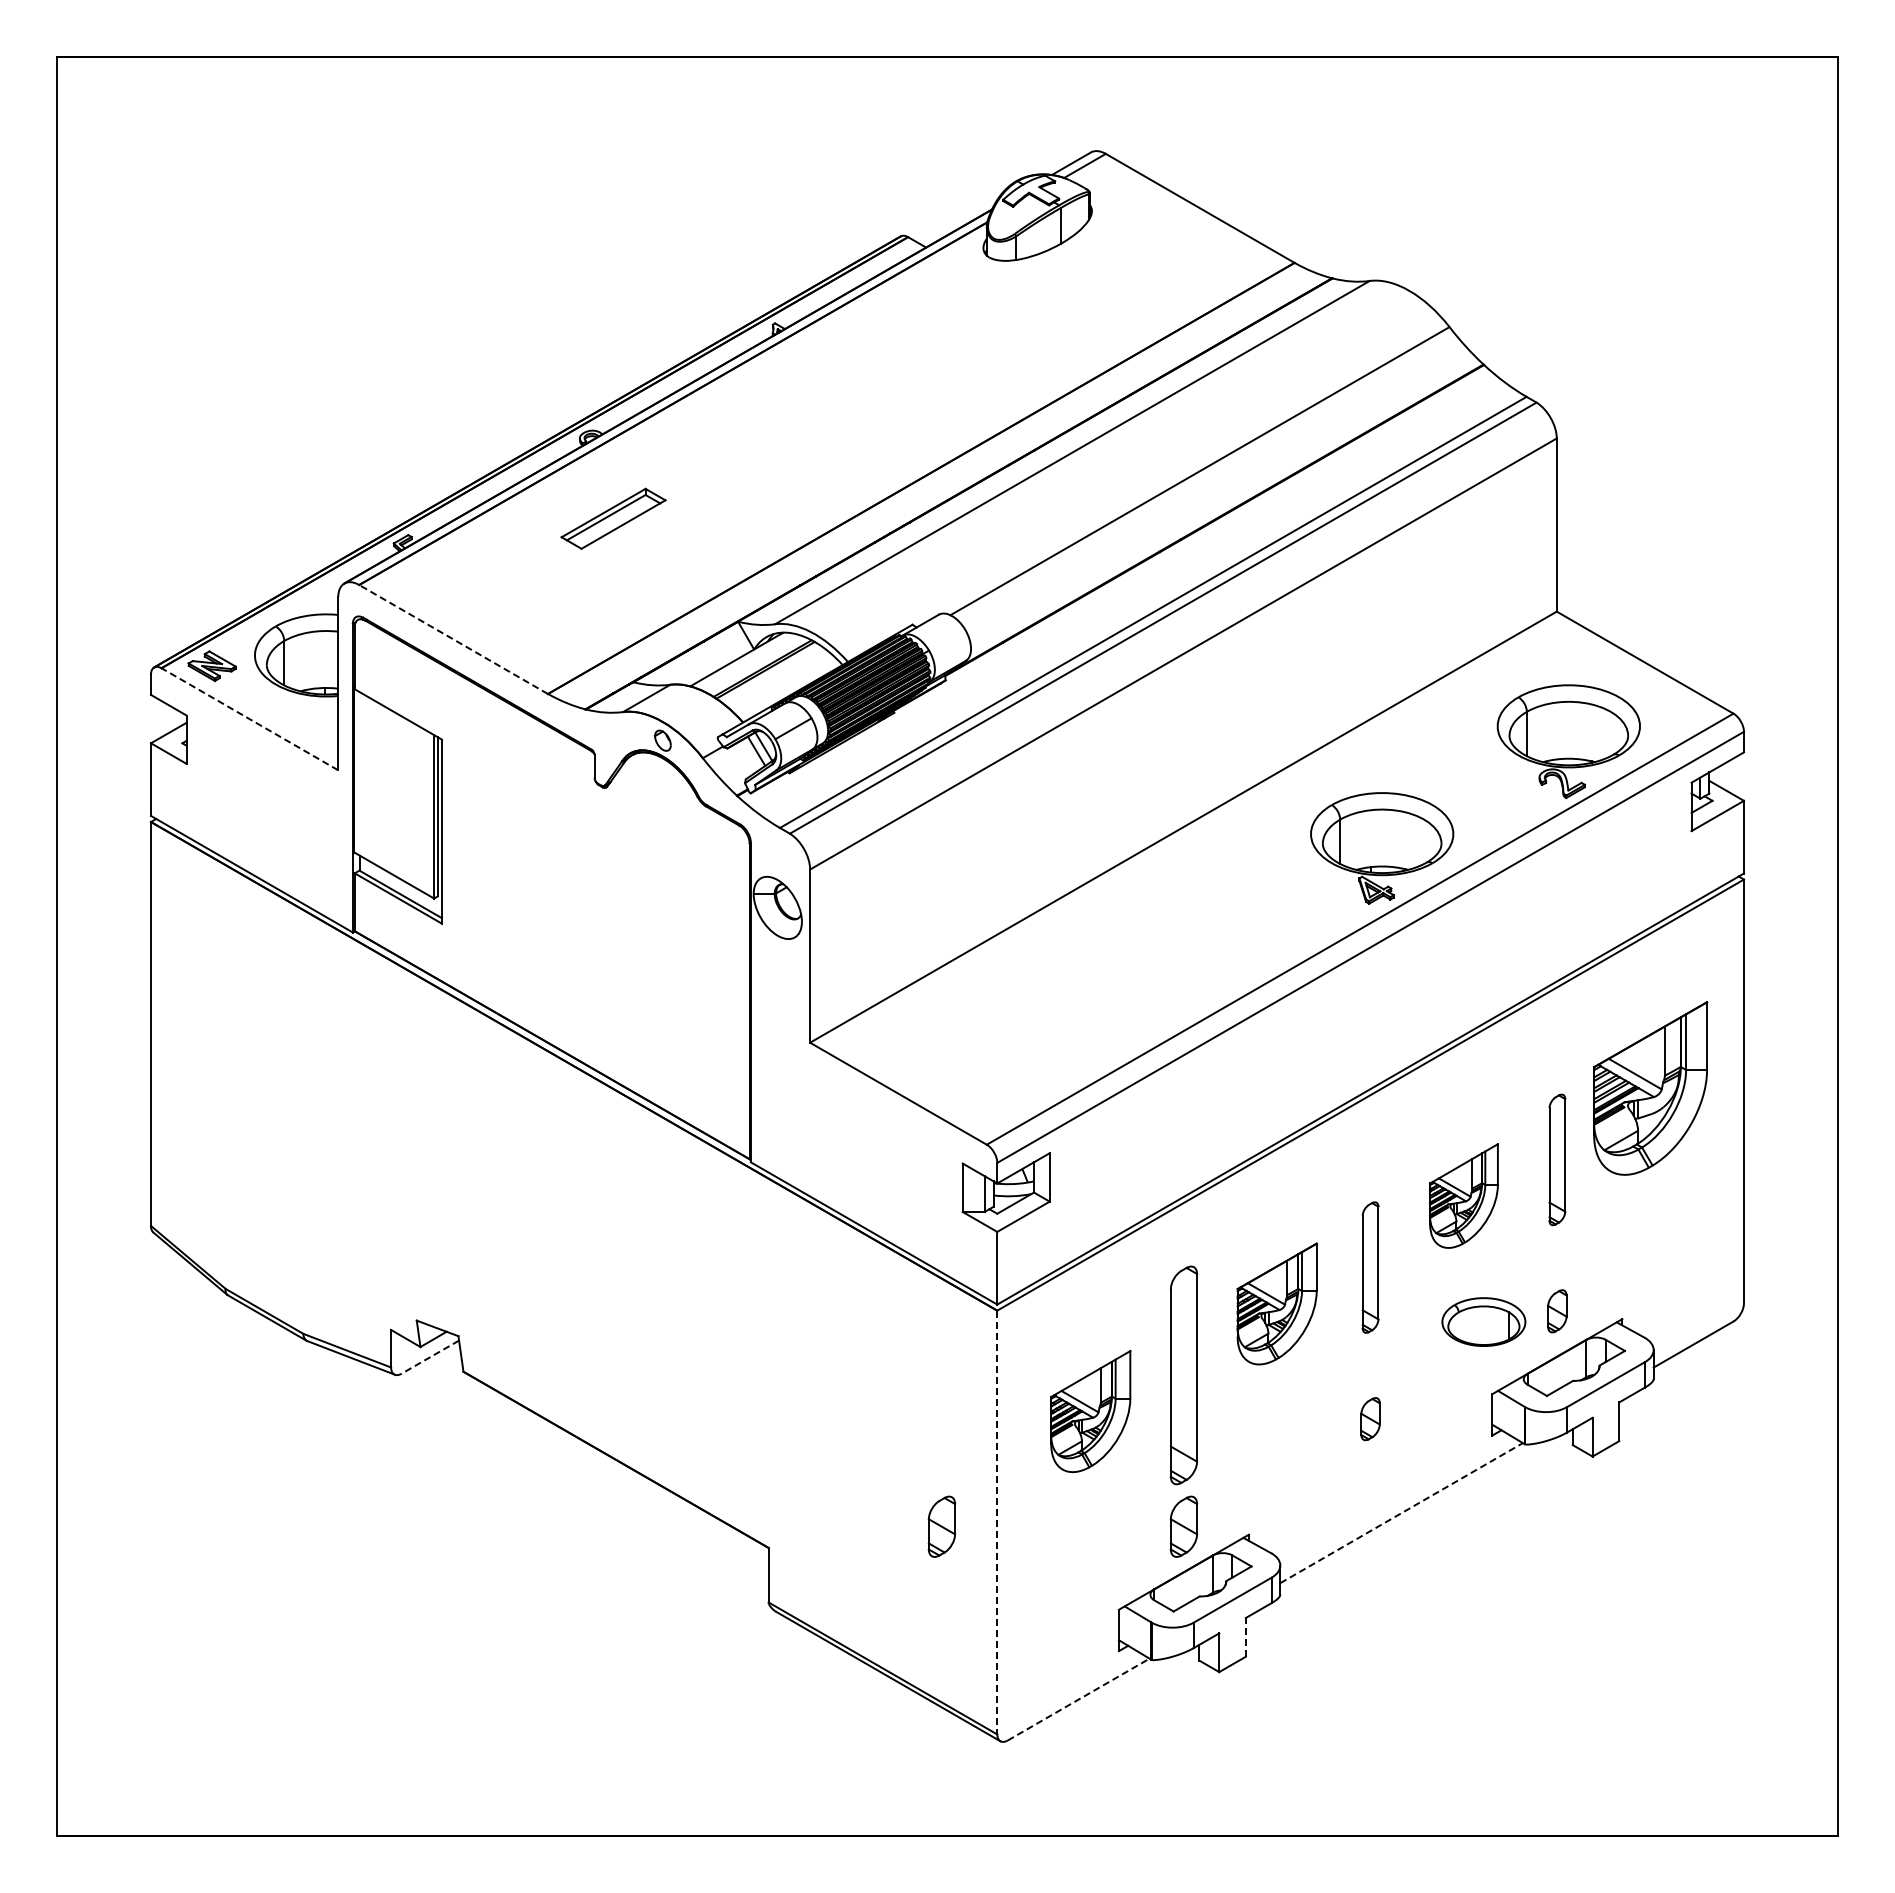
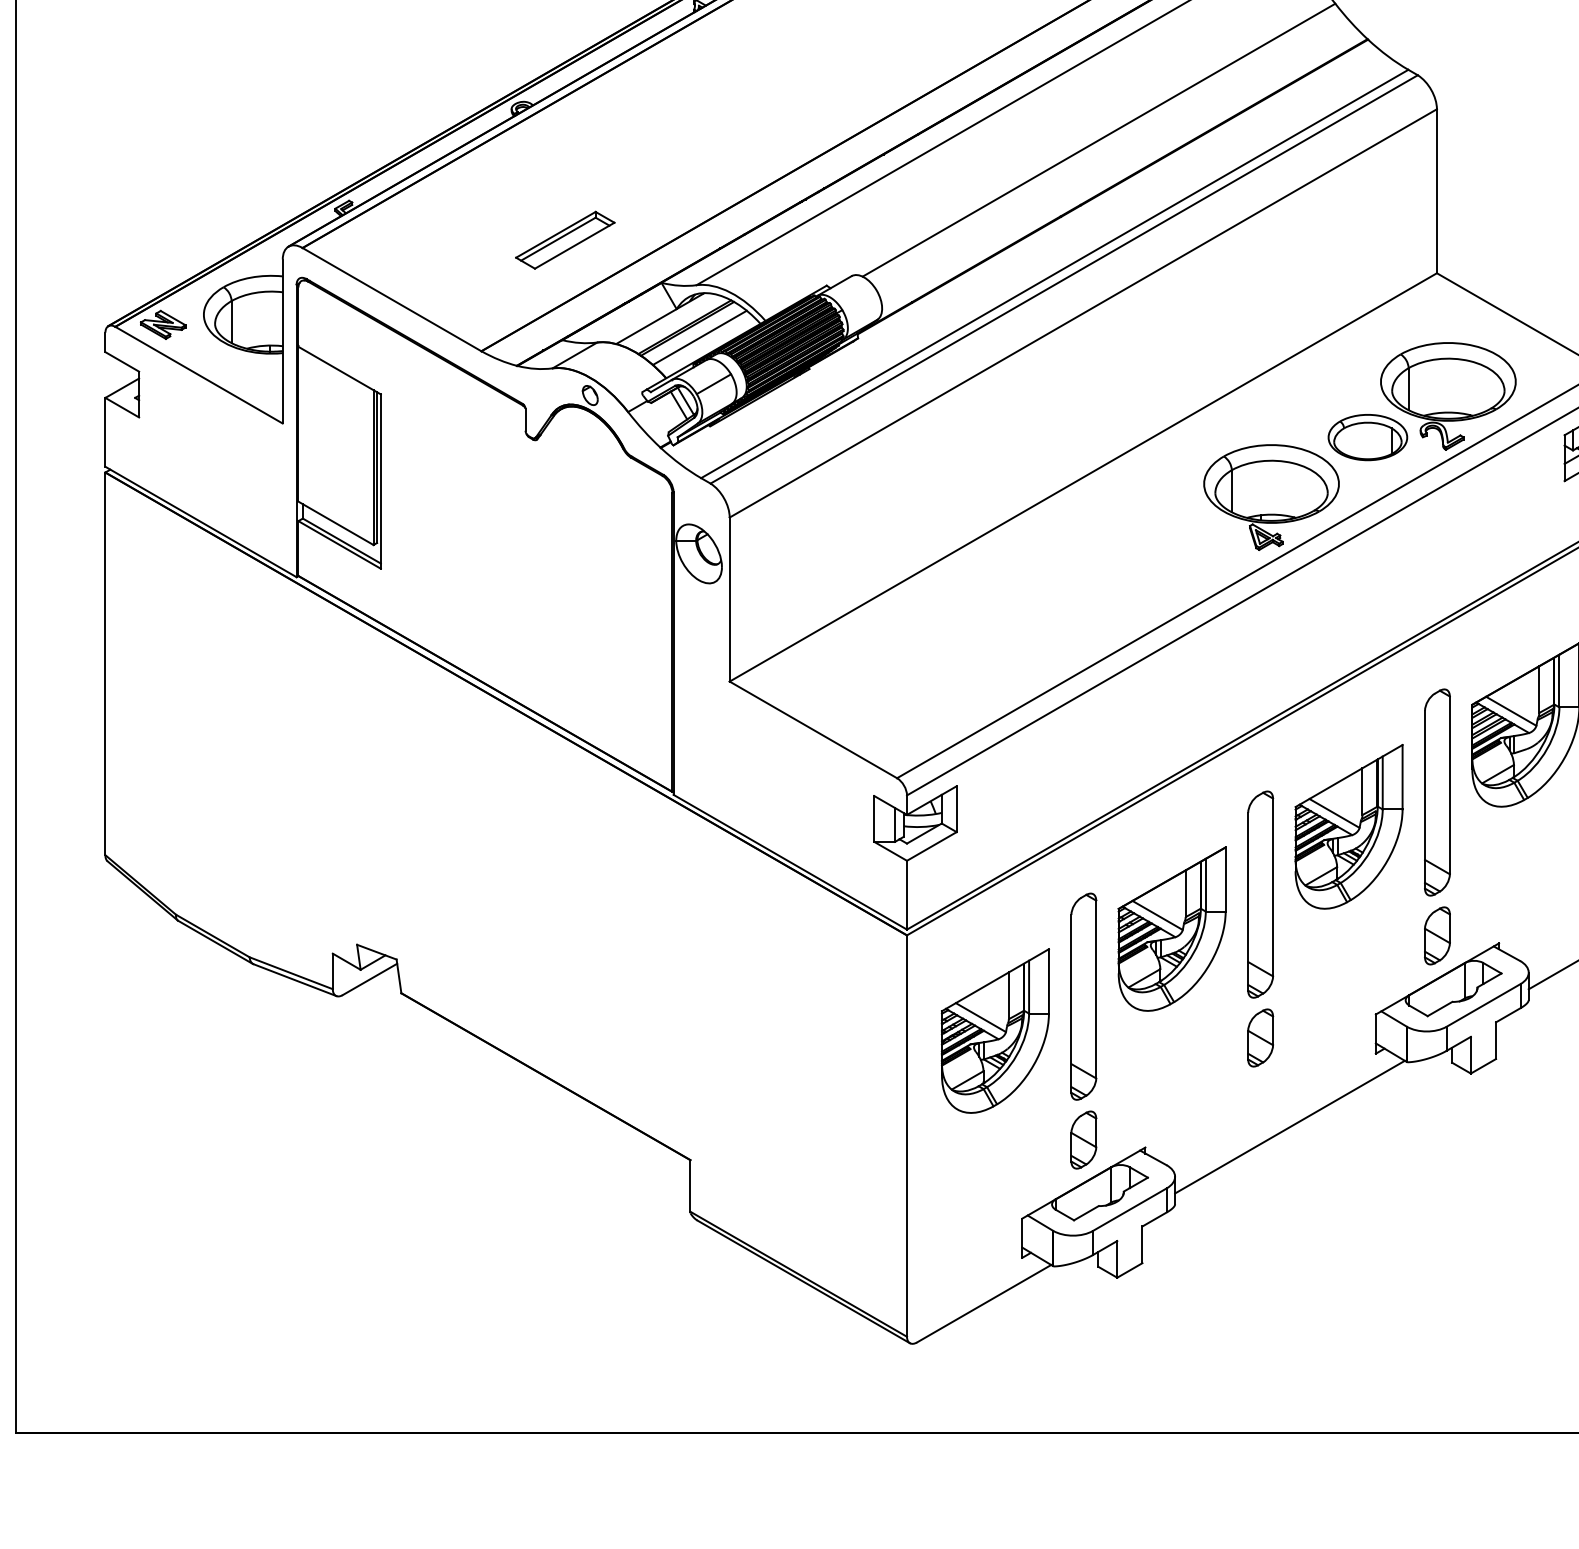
part: (613, 518) -> (565, 239), moved
line: (453, 639) -> (391, 299), dashed -> solid
line: (778, 679) -> (699, 337), added
line: (249, 719) -> (198, 375), dashed -> solid
part: (1557, 1159) -> (1437, 792), size x1.67
part: (1463, 1195) -> (1348, 826), size x1.67
part: (1370, 1267) -> (1260, 894), size x1.67
part: (1276, 1303) -> (1171, 928), size x1.43
part: (1557, 1311) -> (1437, 936), size x1.43
part: (1483, 1321) -> (1367, 436), moved
line: (429, 1357) -> (369, 979), dashed -> solid
part: (1090, 1411) -> (995, 1030), size x1.43
part: (1370, 1419) -> (1260, 1038), size x1.43
line: (1402, 1512) -> (1290, 1126), dashed -> solid
line: (997, 1522) -> (907, 1136), dashed -> solid
part: (941, 1526) -> (854, 1139), removed
line: (1245, 1636) -> (1142, 1244), dashed -> solid
line: (1078, 1699) -> (983, 1303), dashed -> solid

